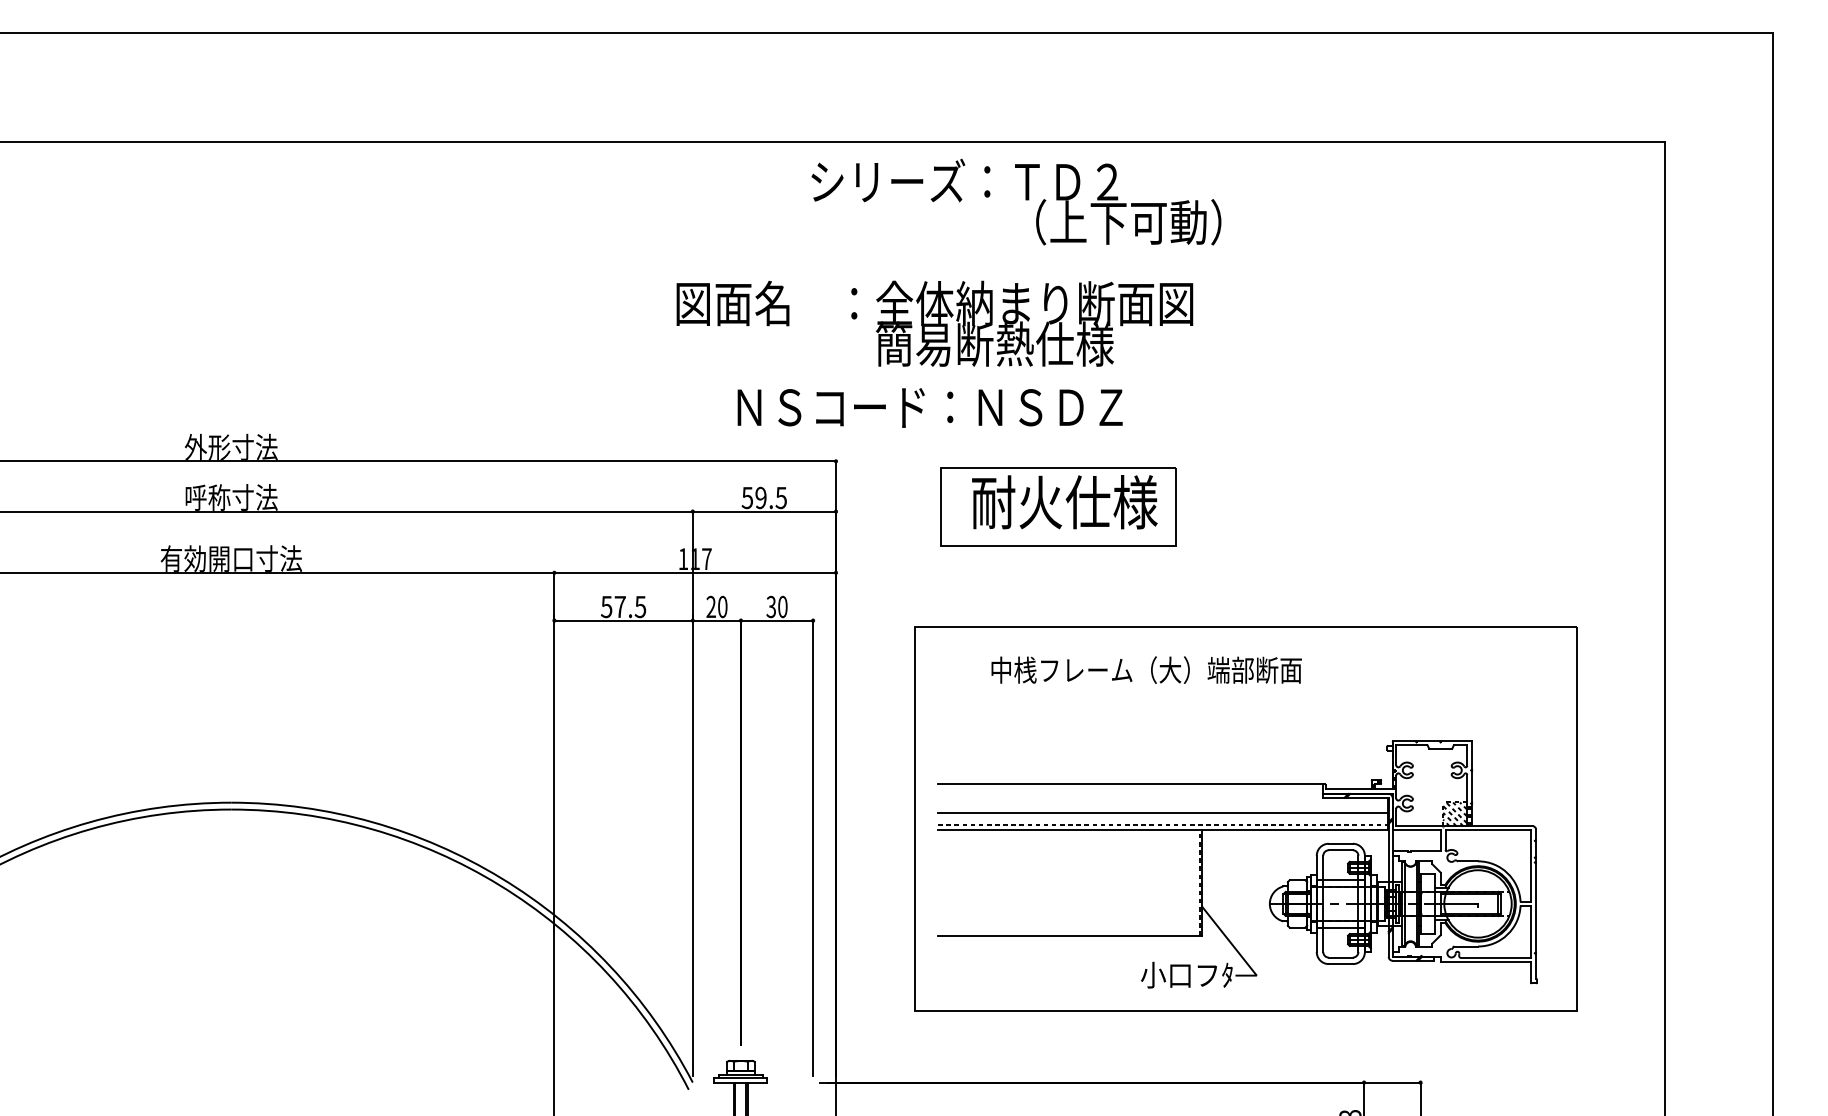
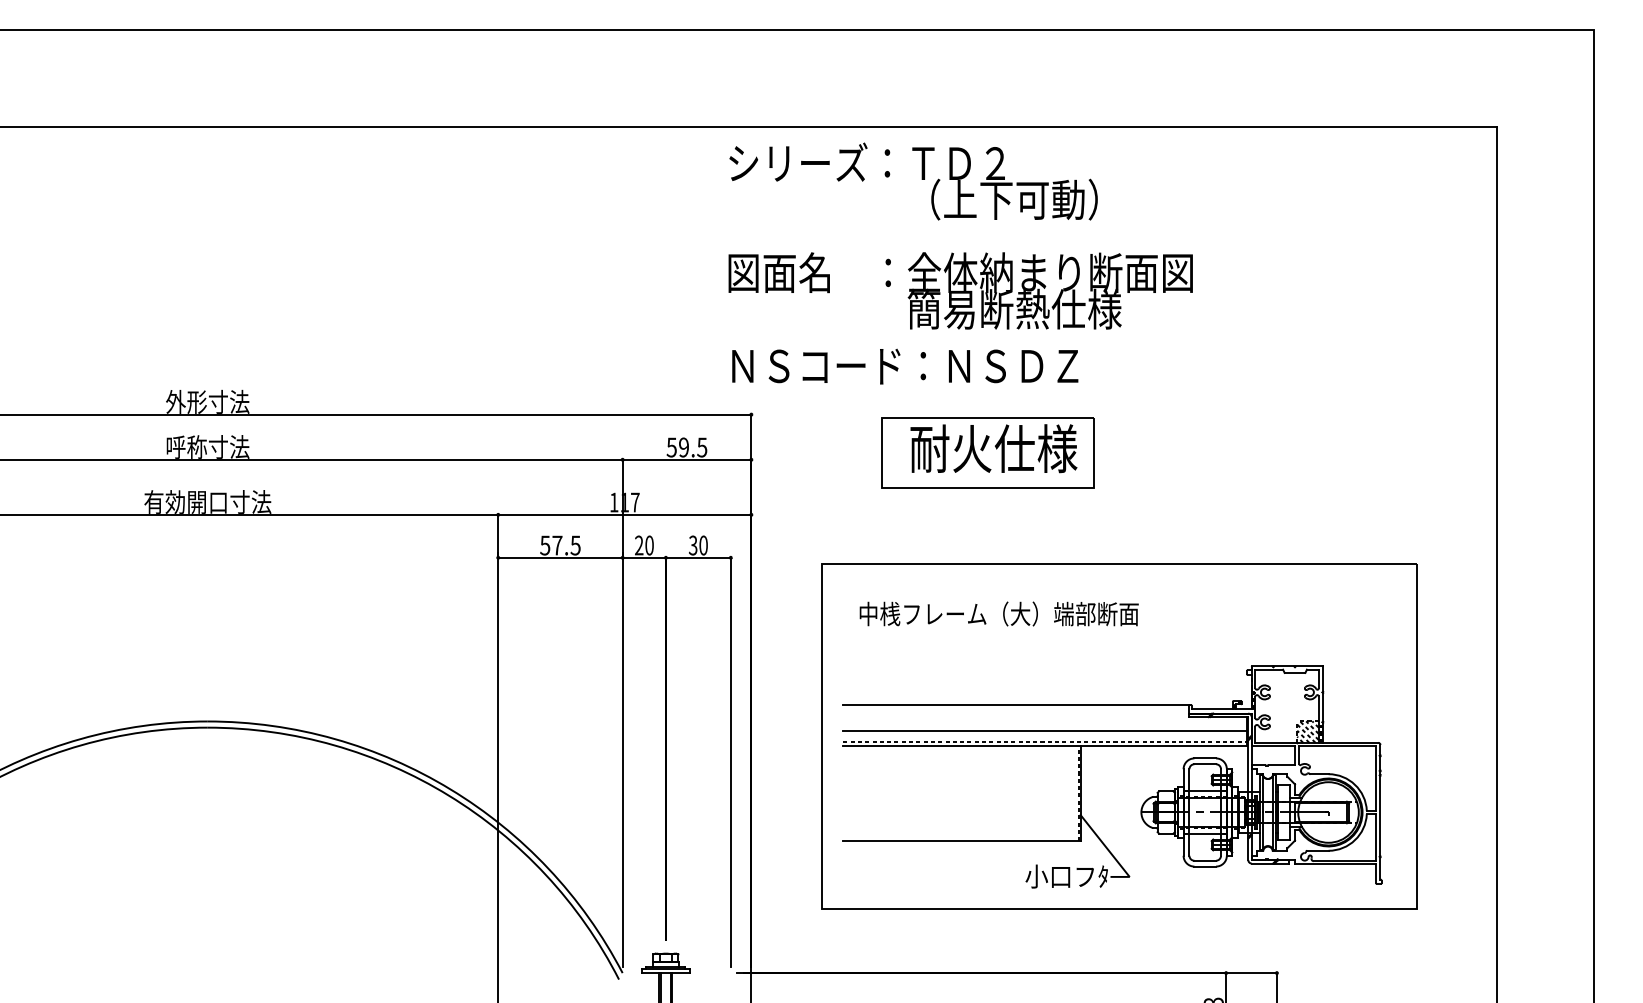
text: (934, 323) -> (960, 290), moved
text: (929, 407) -> (904, 366), moved
part: (1058, 506) -> (988, 452), moved
text: (1146, 669) -> (999, 613), moved

